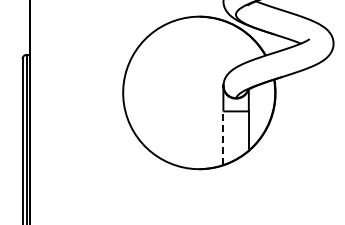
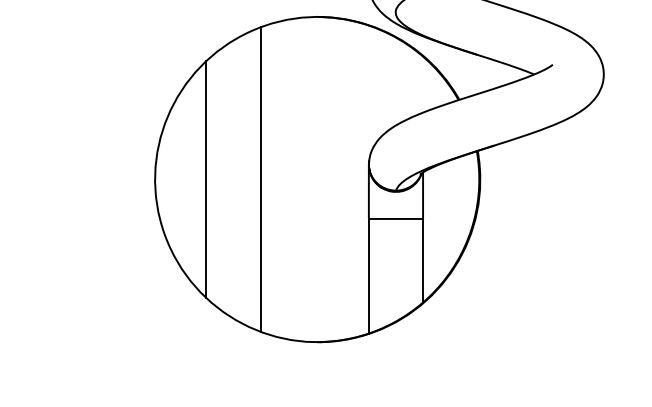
line: (147, 92) -> (207, 178), added
line: (172, 92) -> (260, 178), added
line: (223, 138) -> (369, 276), dashed -> solid

